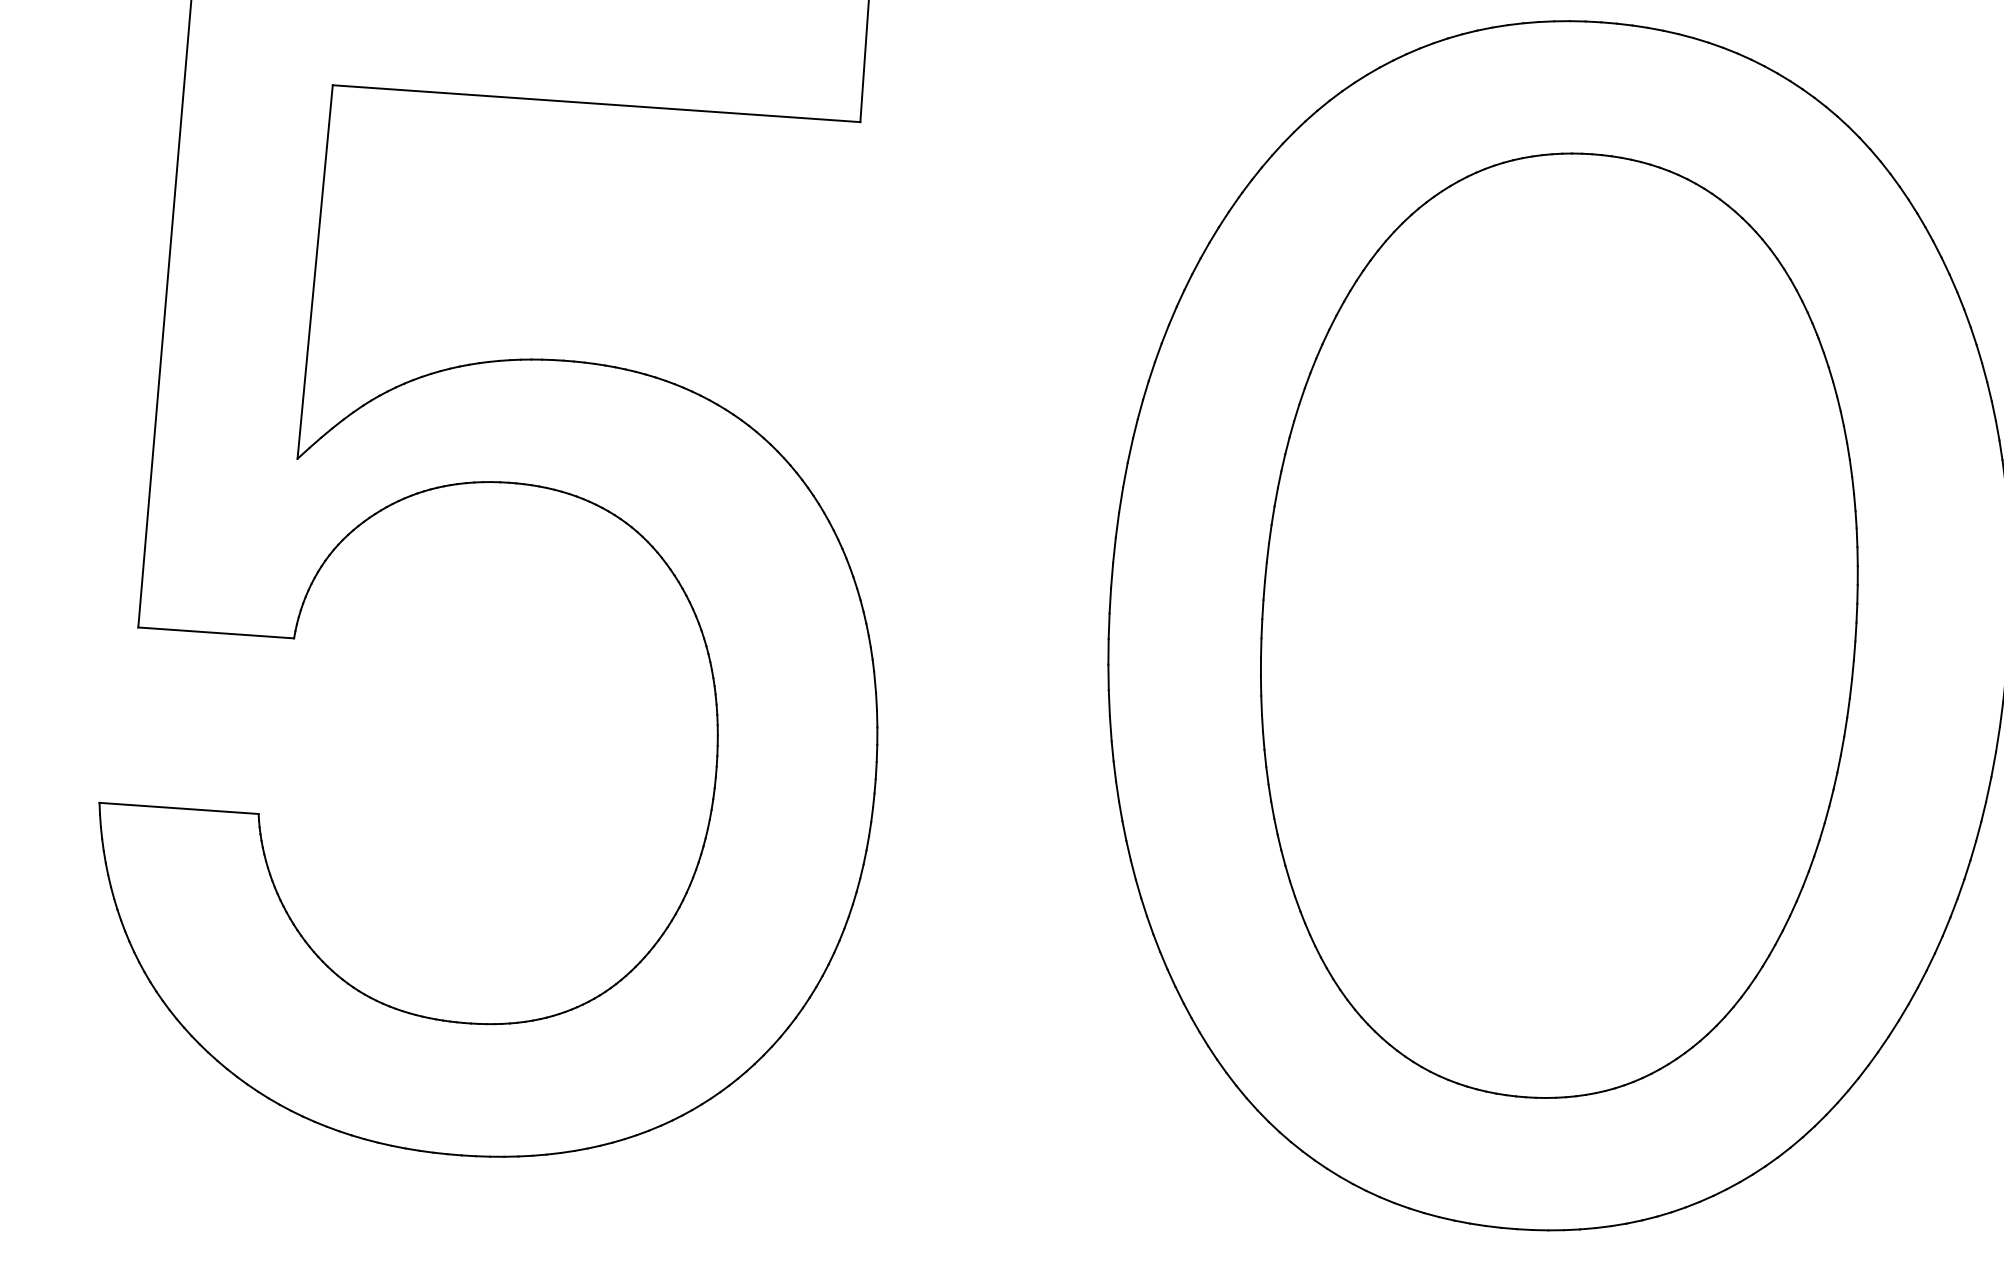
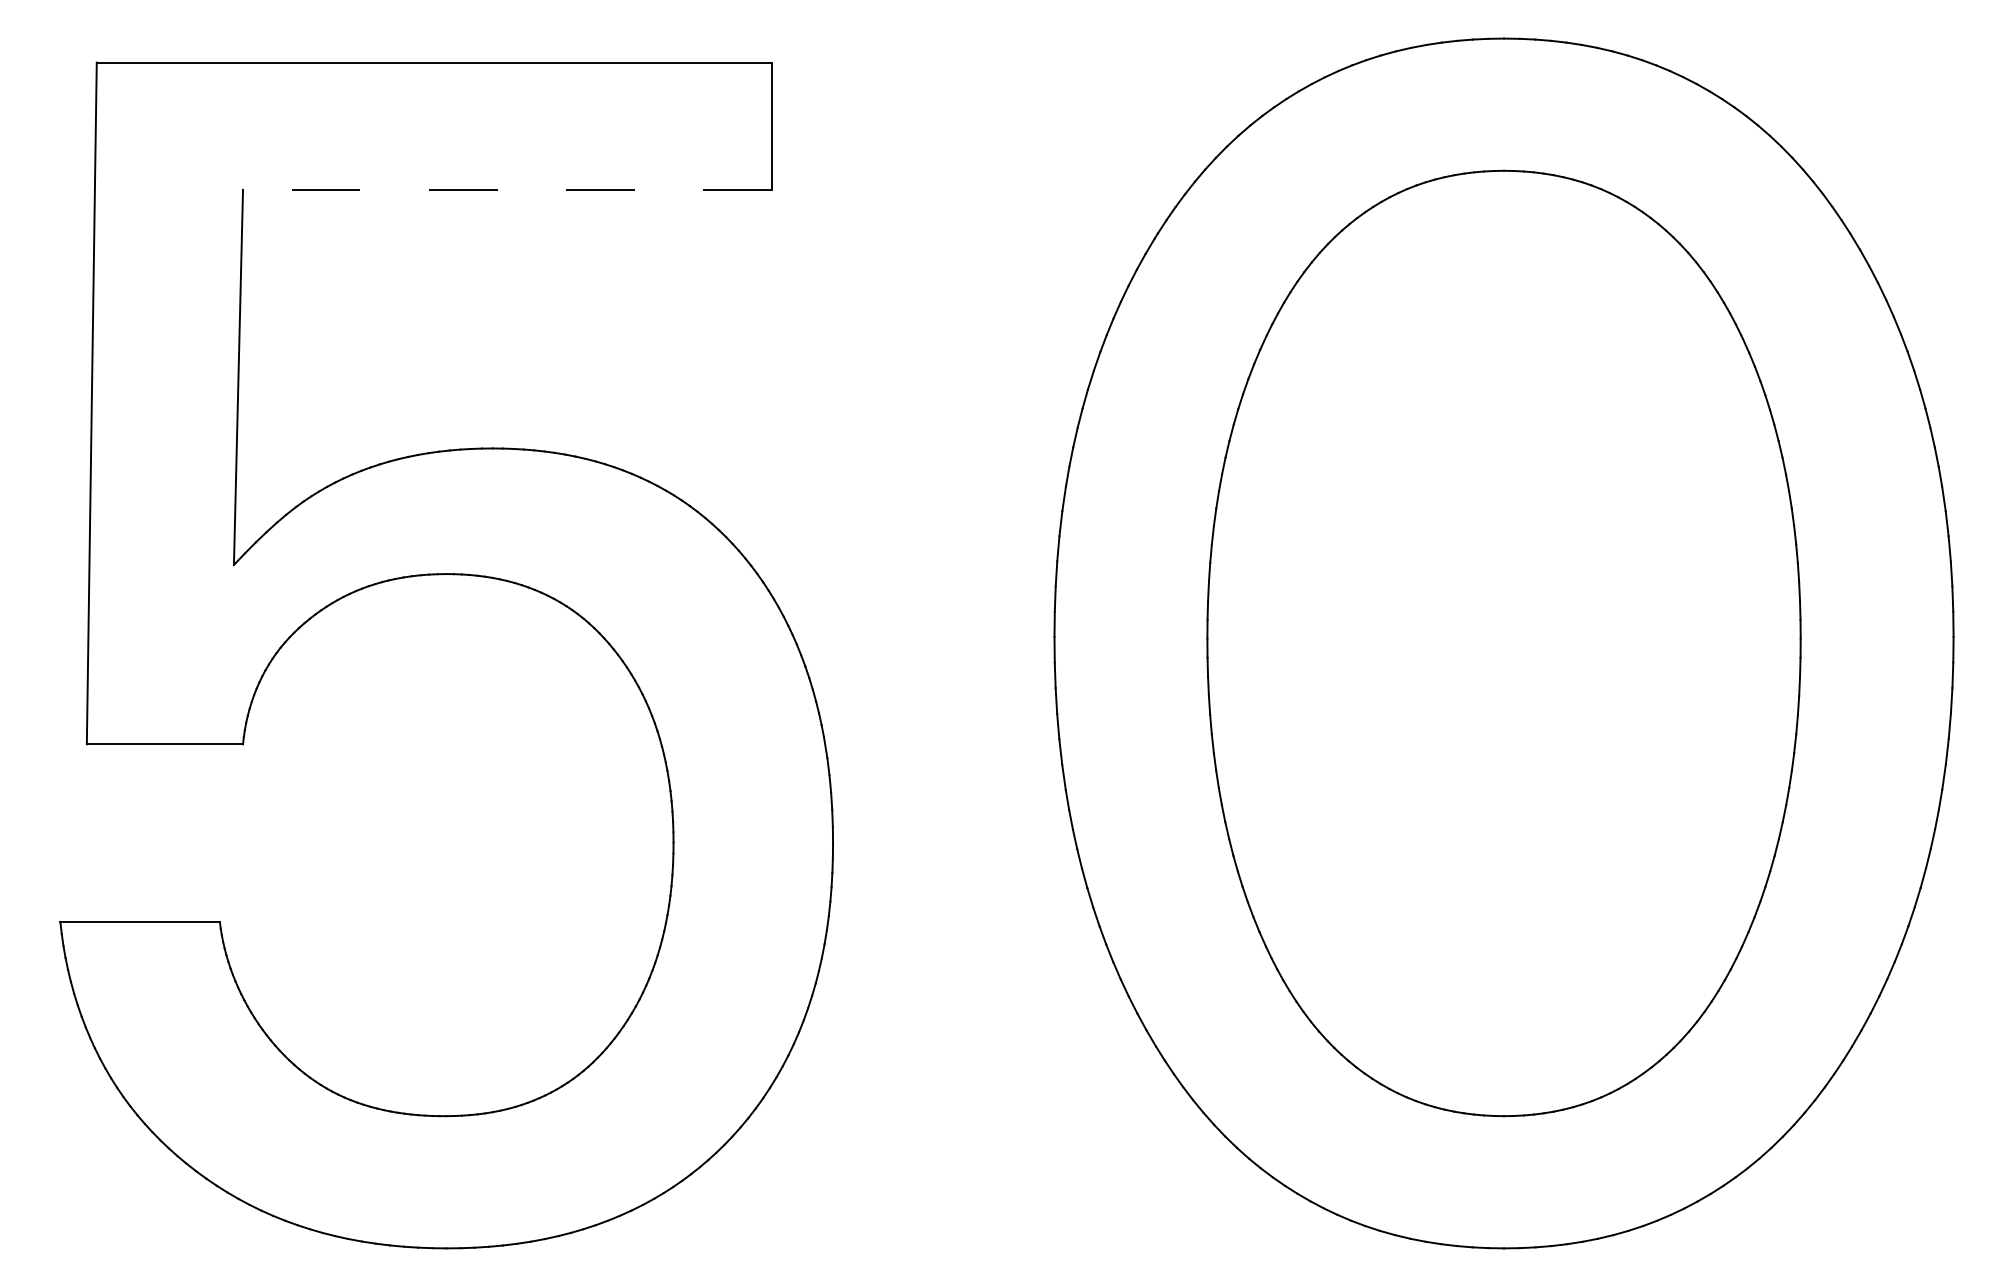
line: (595, 103) -> (506, 189), solid -> dashed

